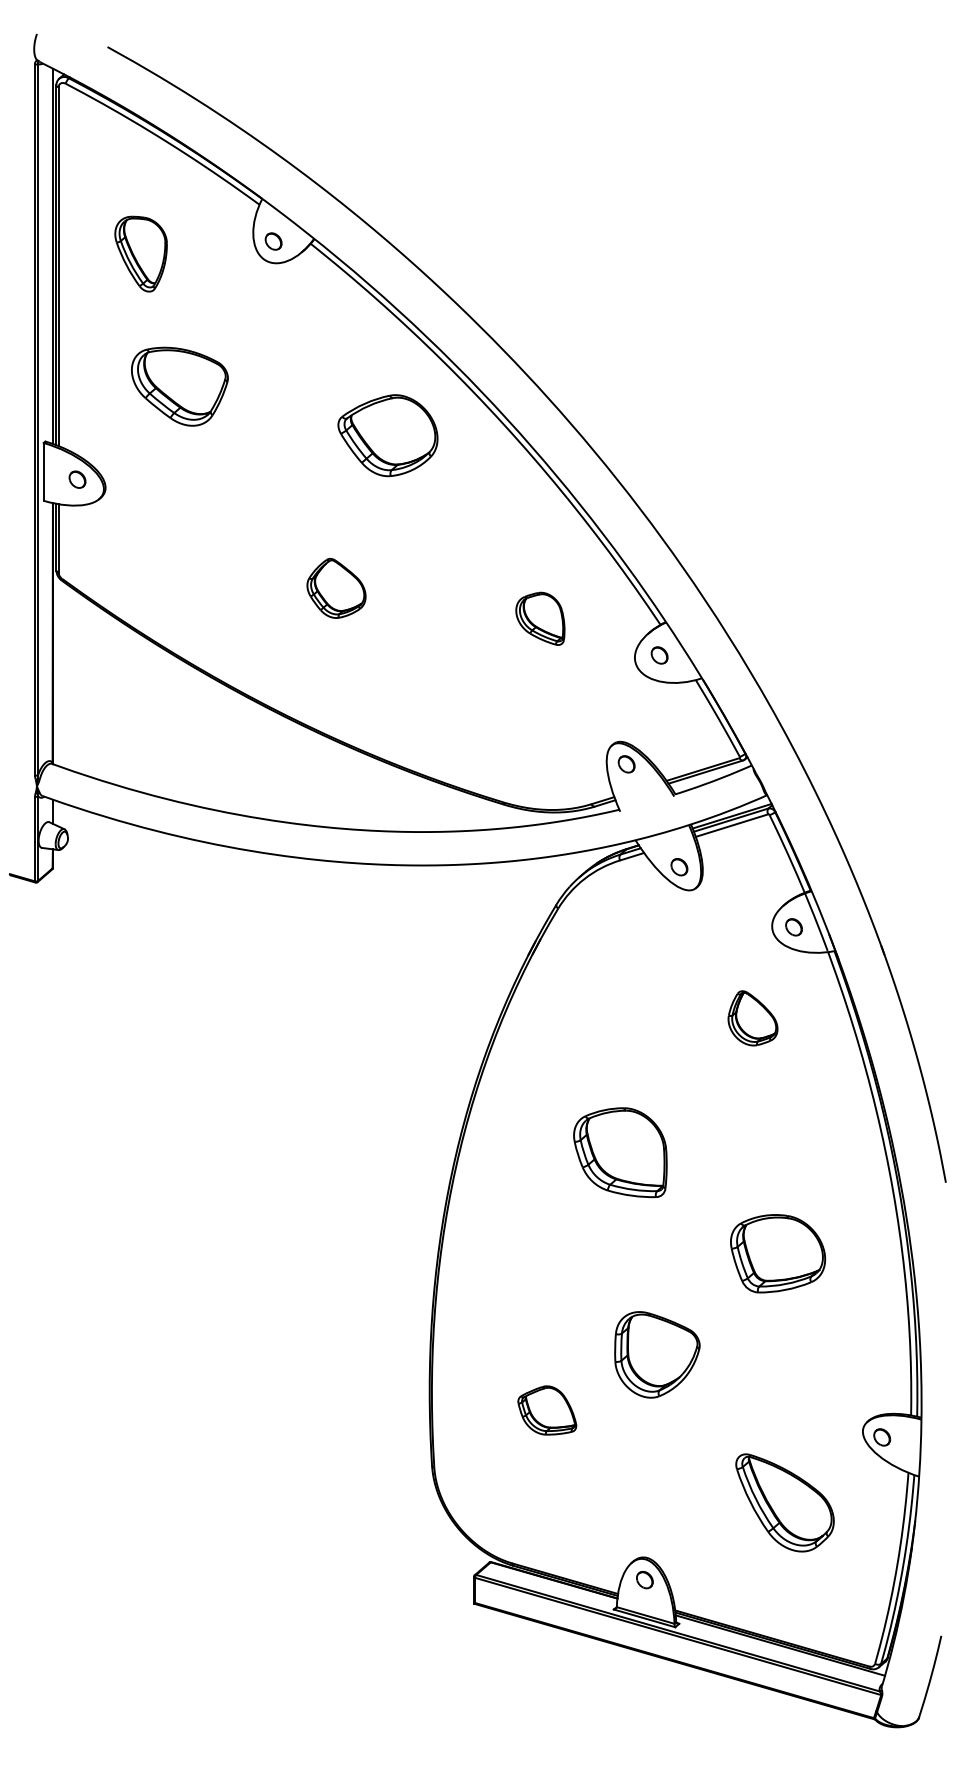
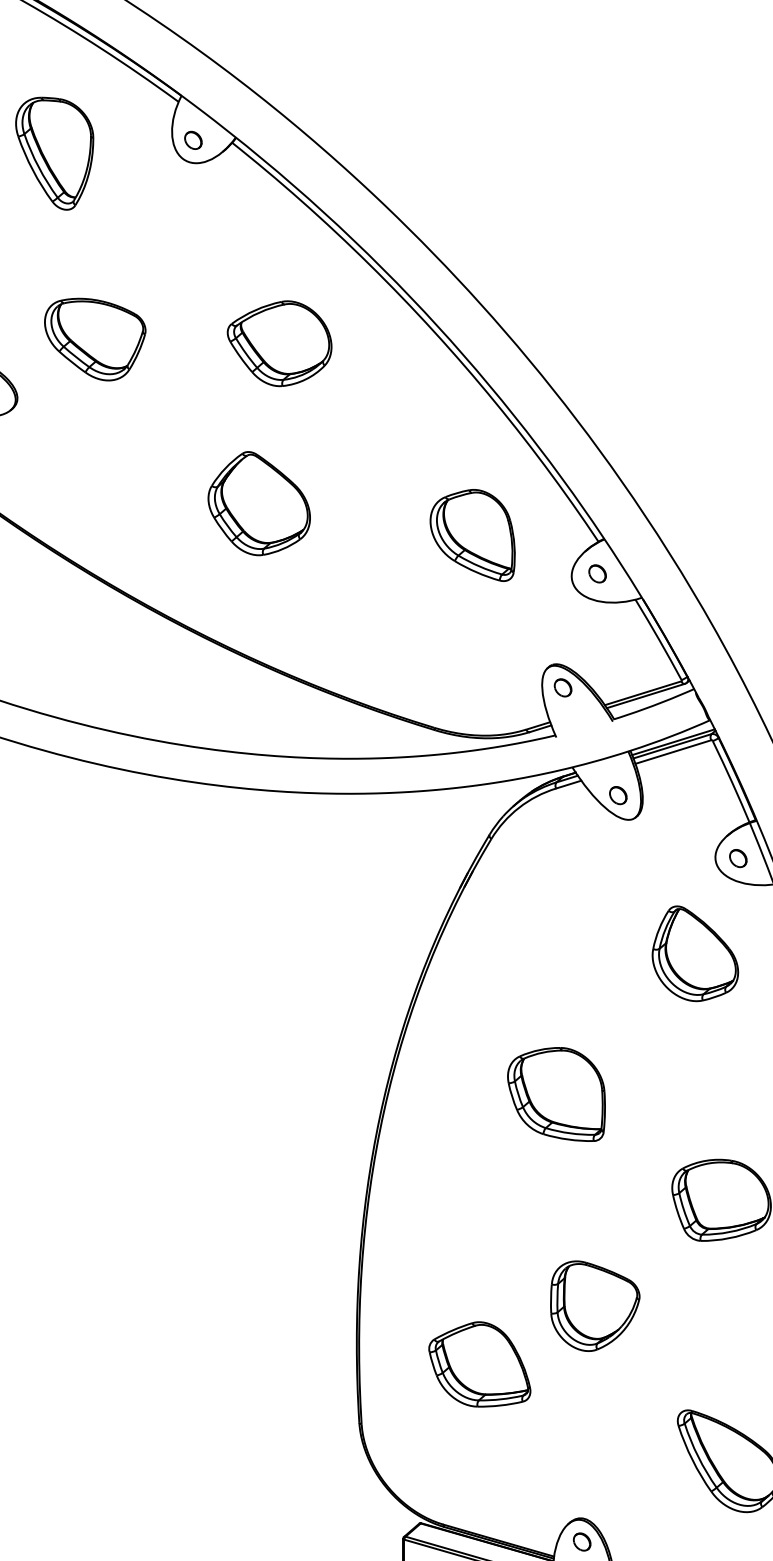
part: (140, 253) -> (54, 152), size x1.43
part: (179, 386) -> (94, 339), moved
part: (387, 435) -> (279, 343), moved
part: (336, 588) -> (259, 503), size x1.67
part: (540, 618) -> (472, 535), size x1.67
part: (752, 1018) -> (694, 954), size x1.67
part: (547, 1410) -> (480, 1364), size x1.67

